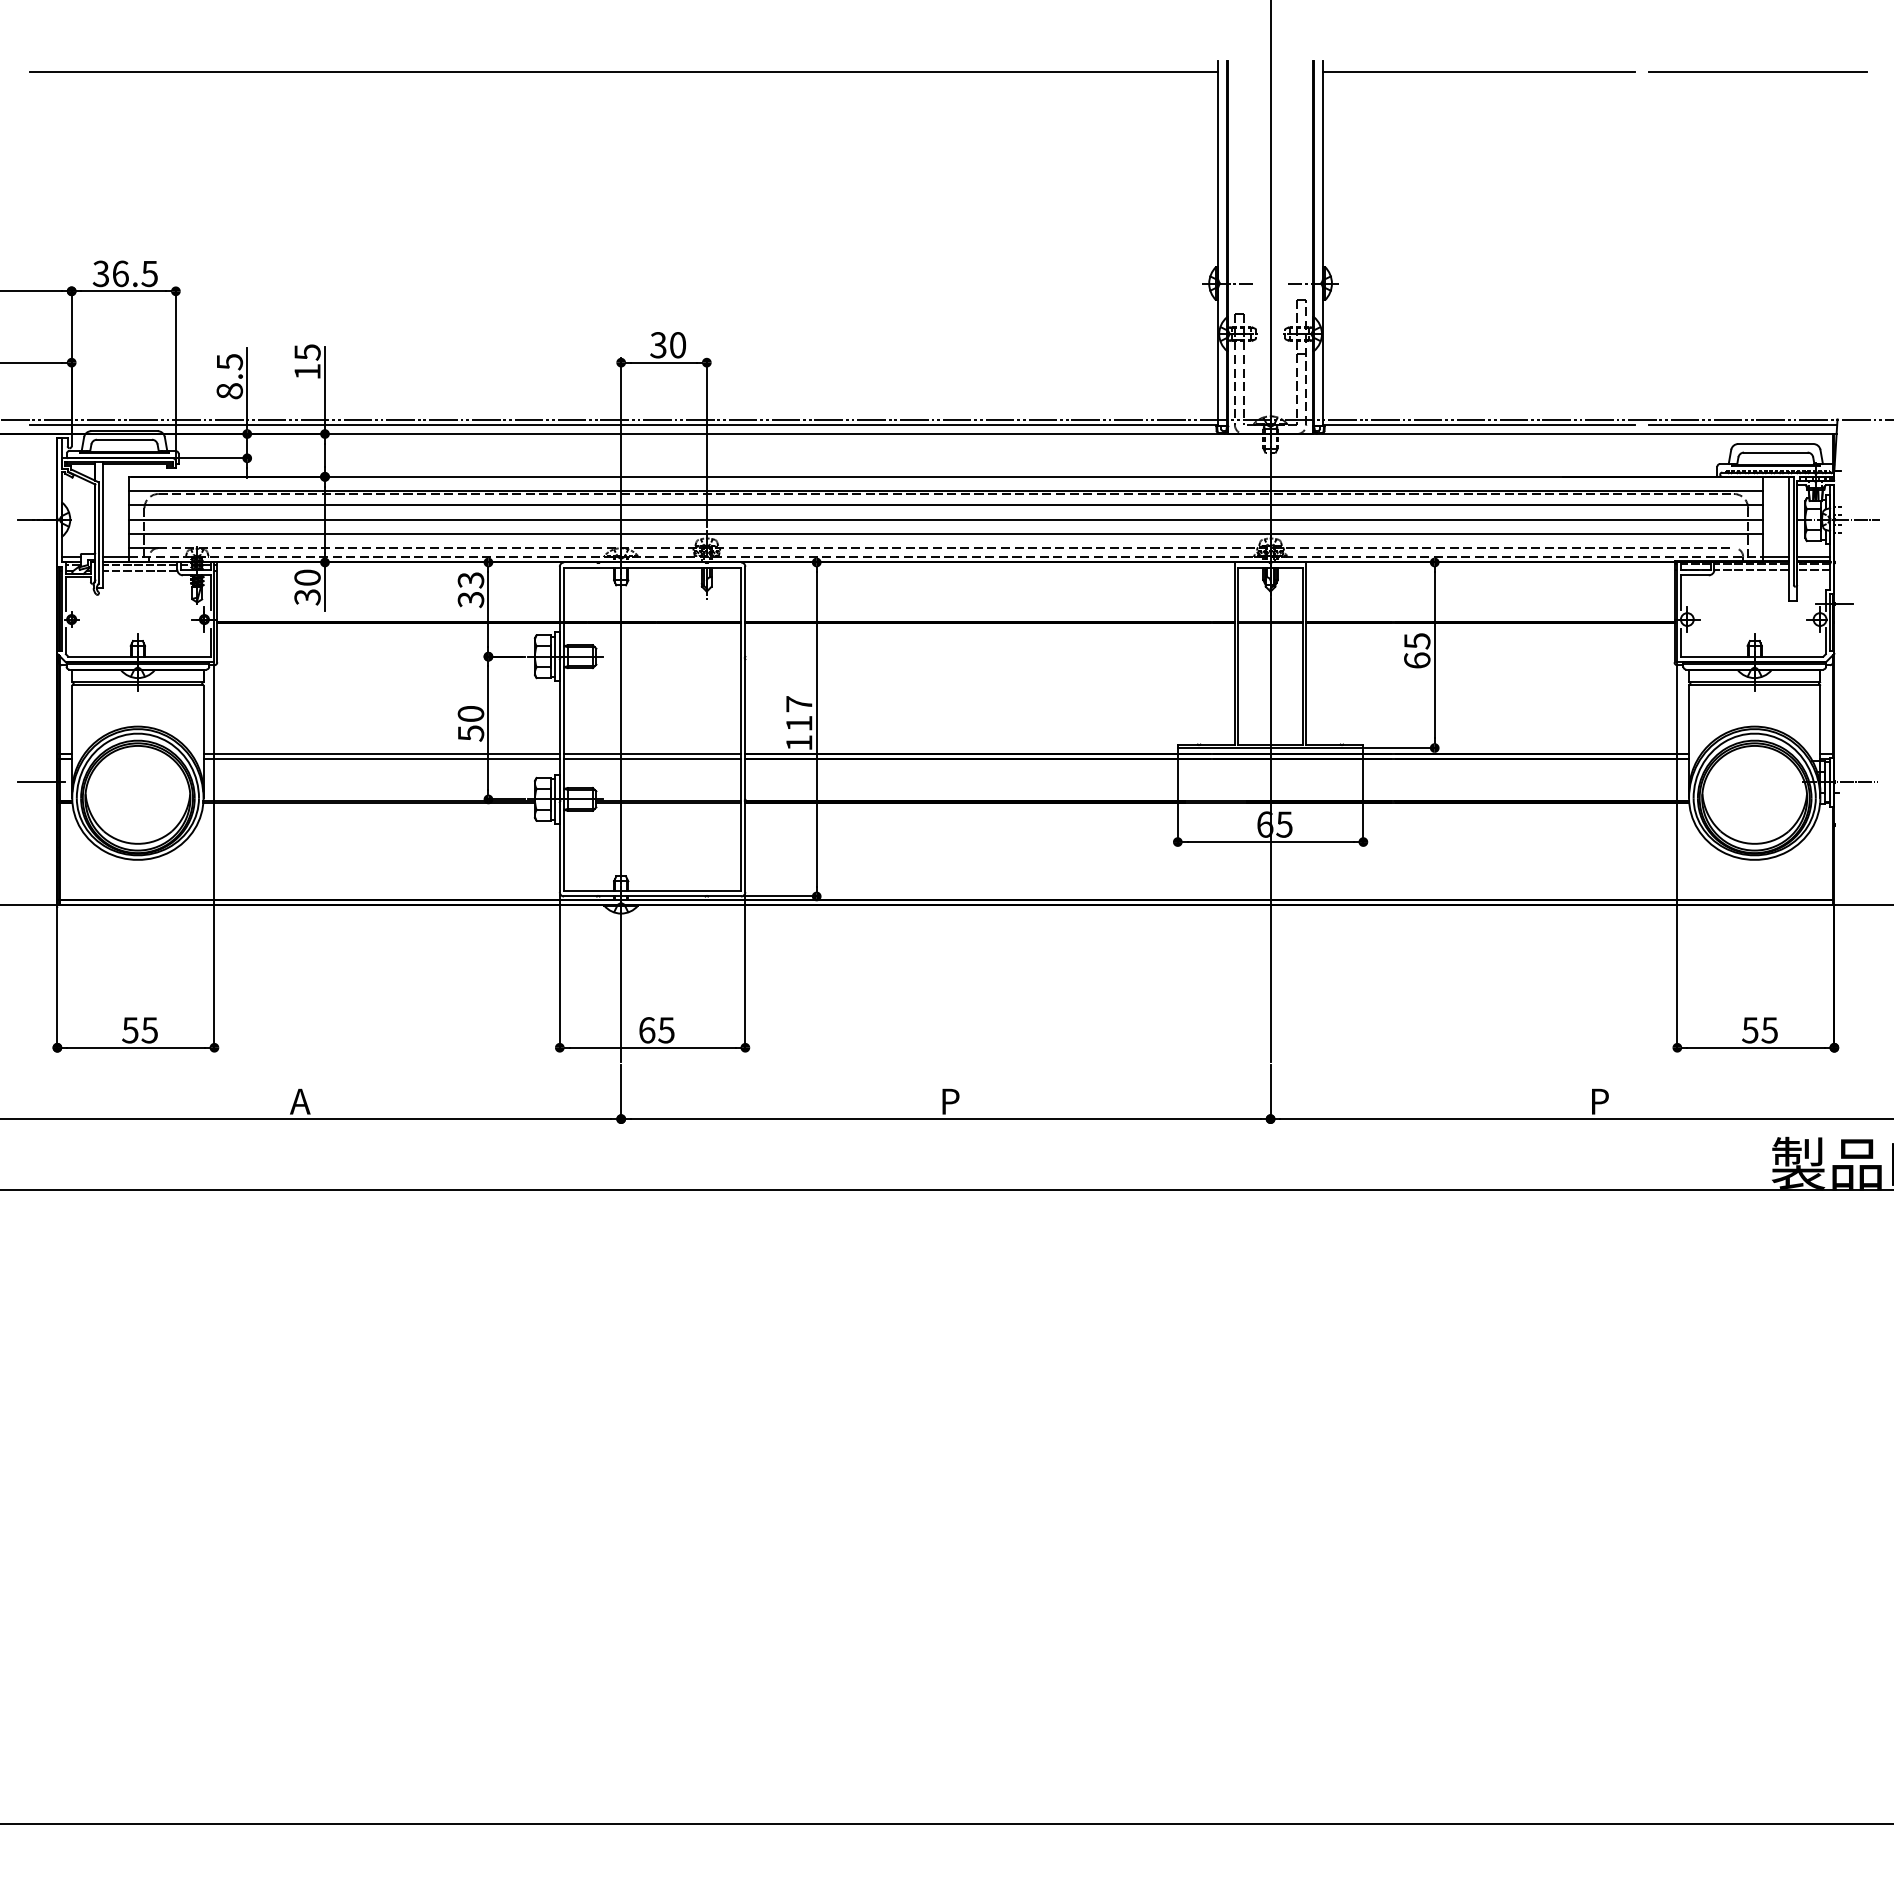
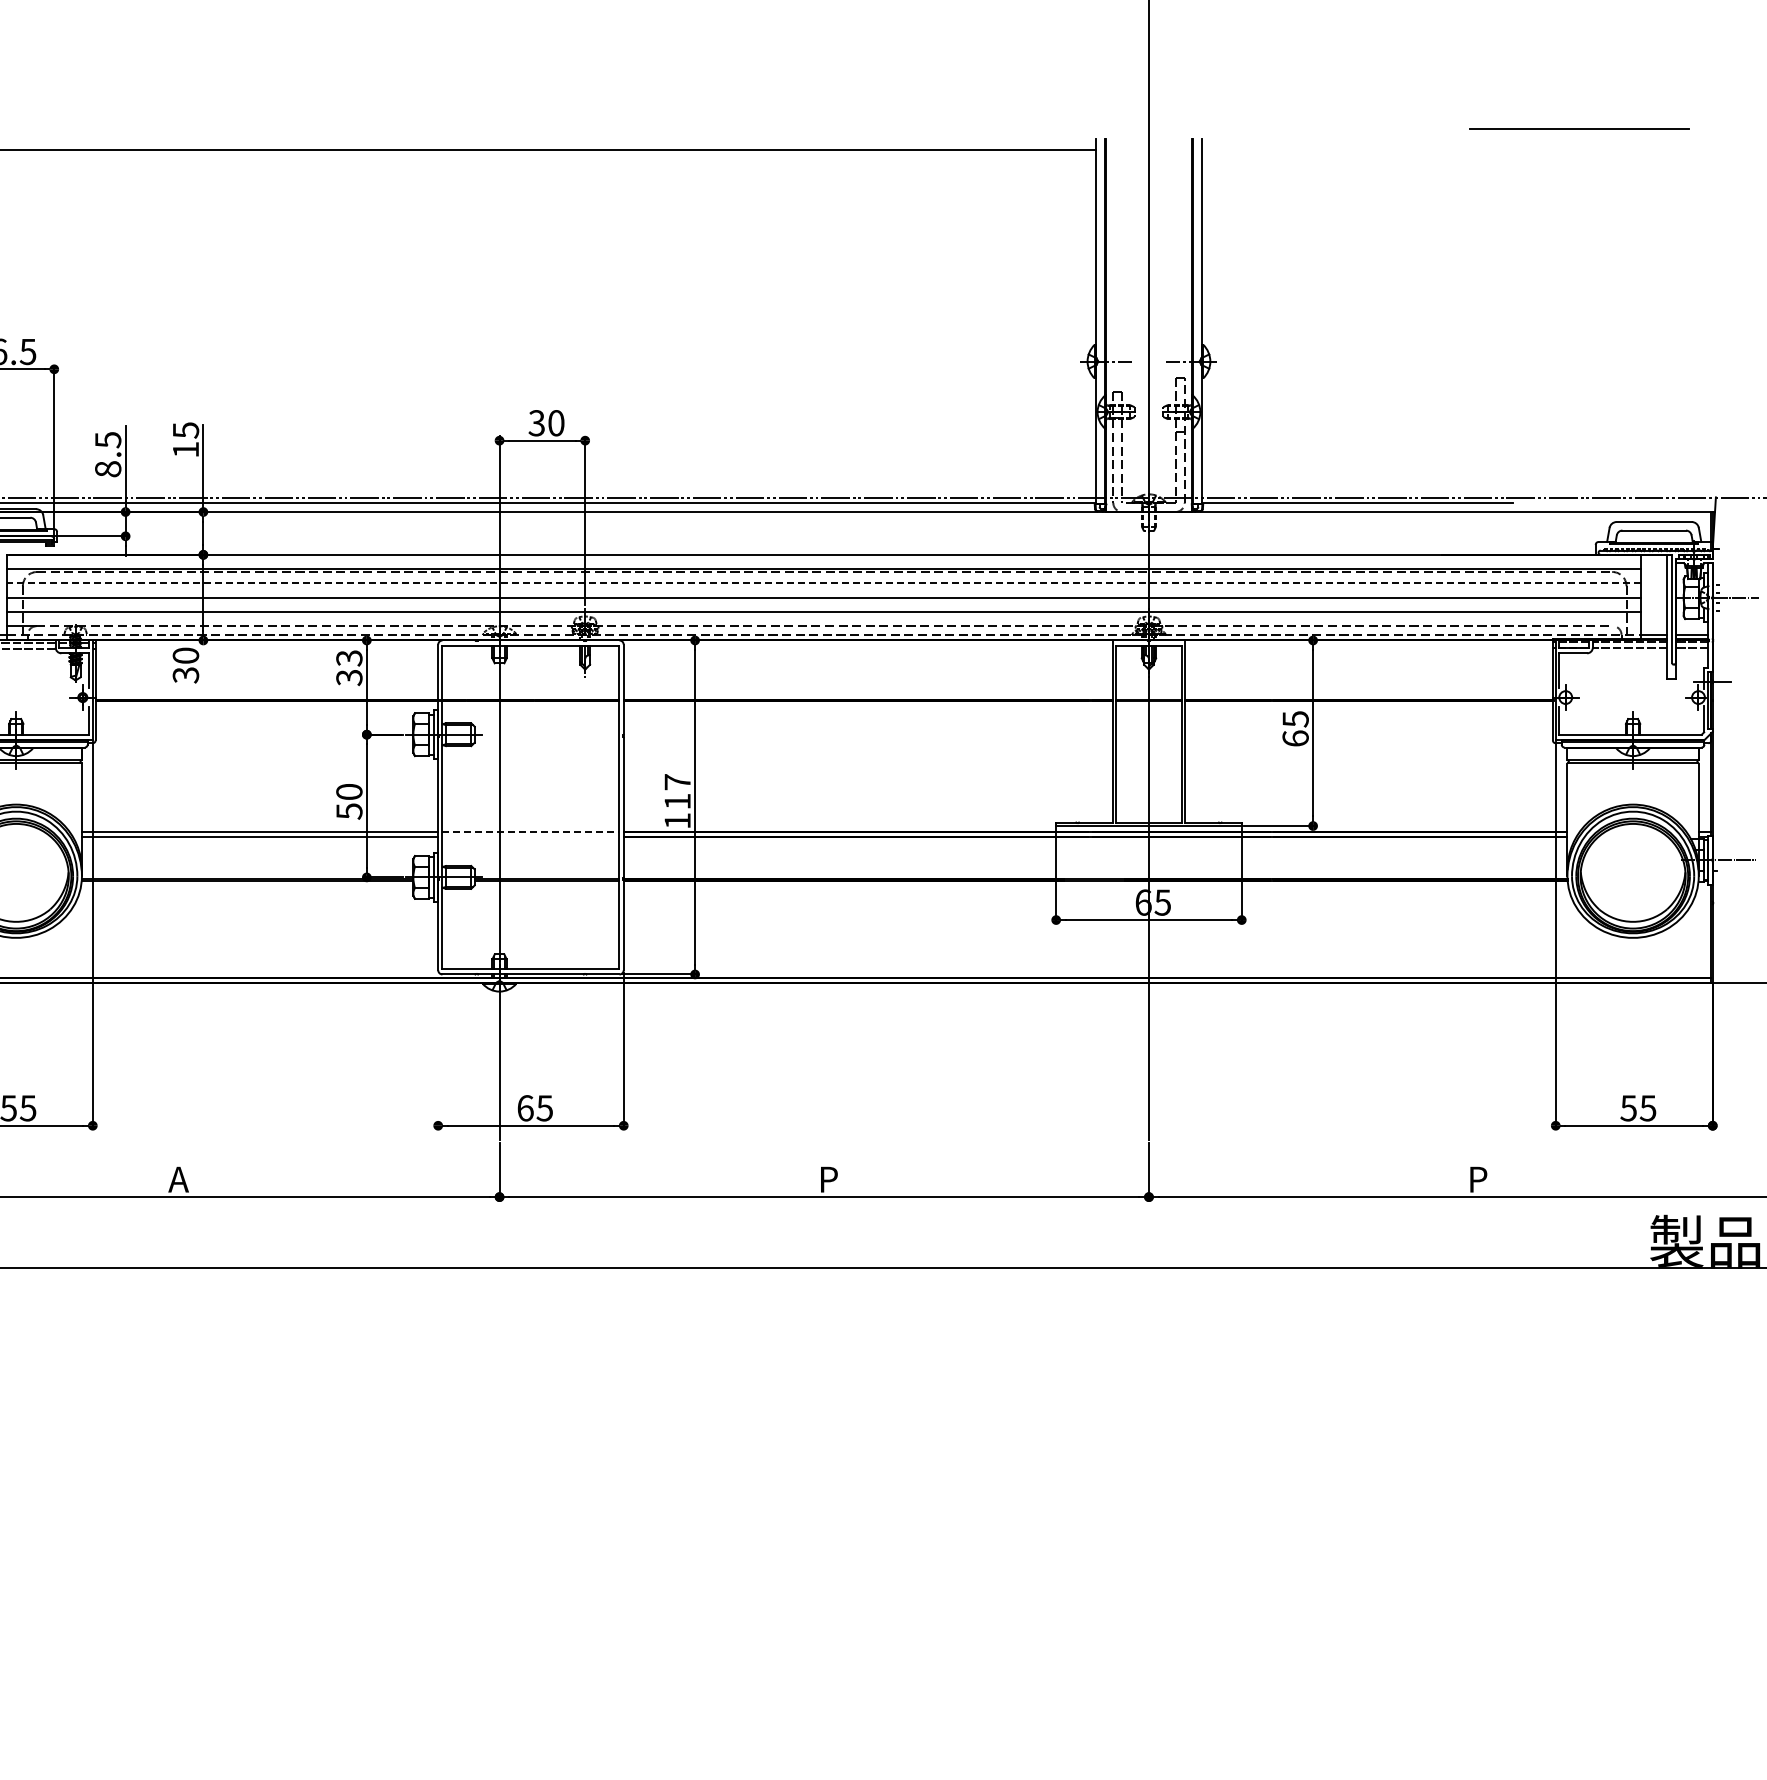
line: (1478, 71) -> (1356, 149), removed
line: (1757, 71) -> (1578, 128), moved
line: (1742, 425) -> (1620, 503), removed
line: (945, 505) -> (823, 583), solid -> dashed
line: (325, 586) -> (203, 664), removed
line: (653, 753) -> (531, 831), solid -> dashed
line: (652, 759) -> (530, 837), removed
line: (559, 972) -> (437, 1050), removed

